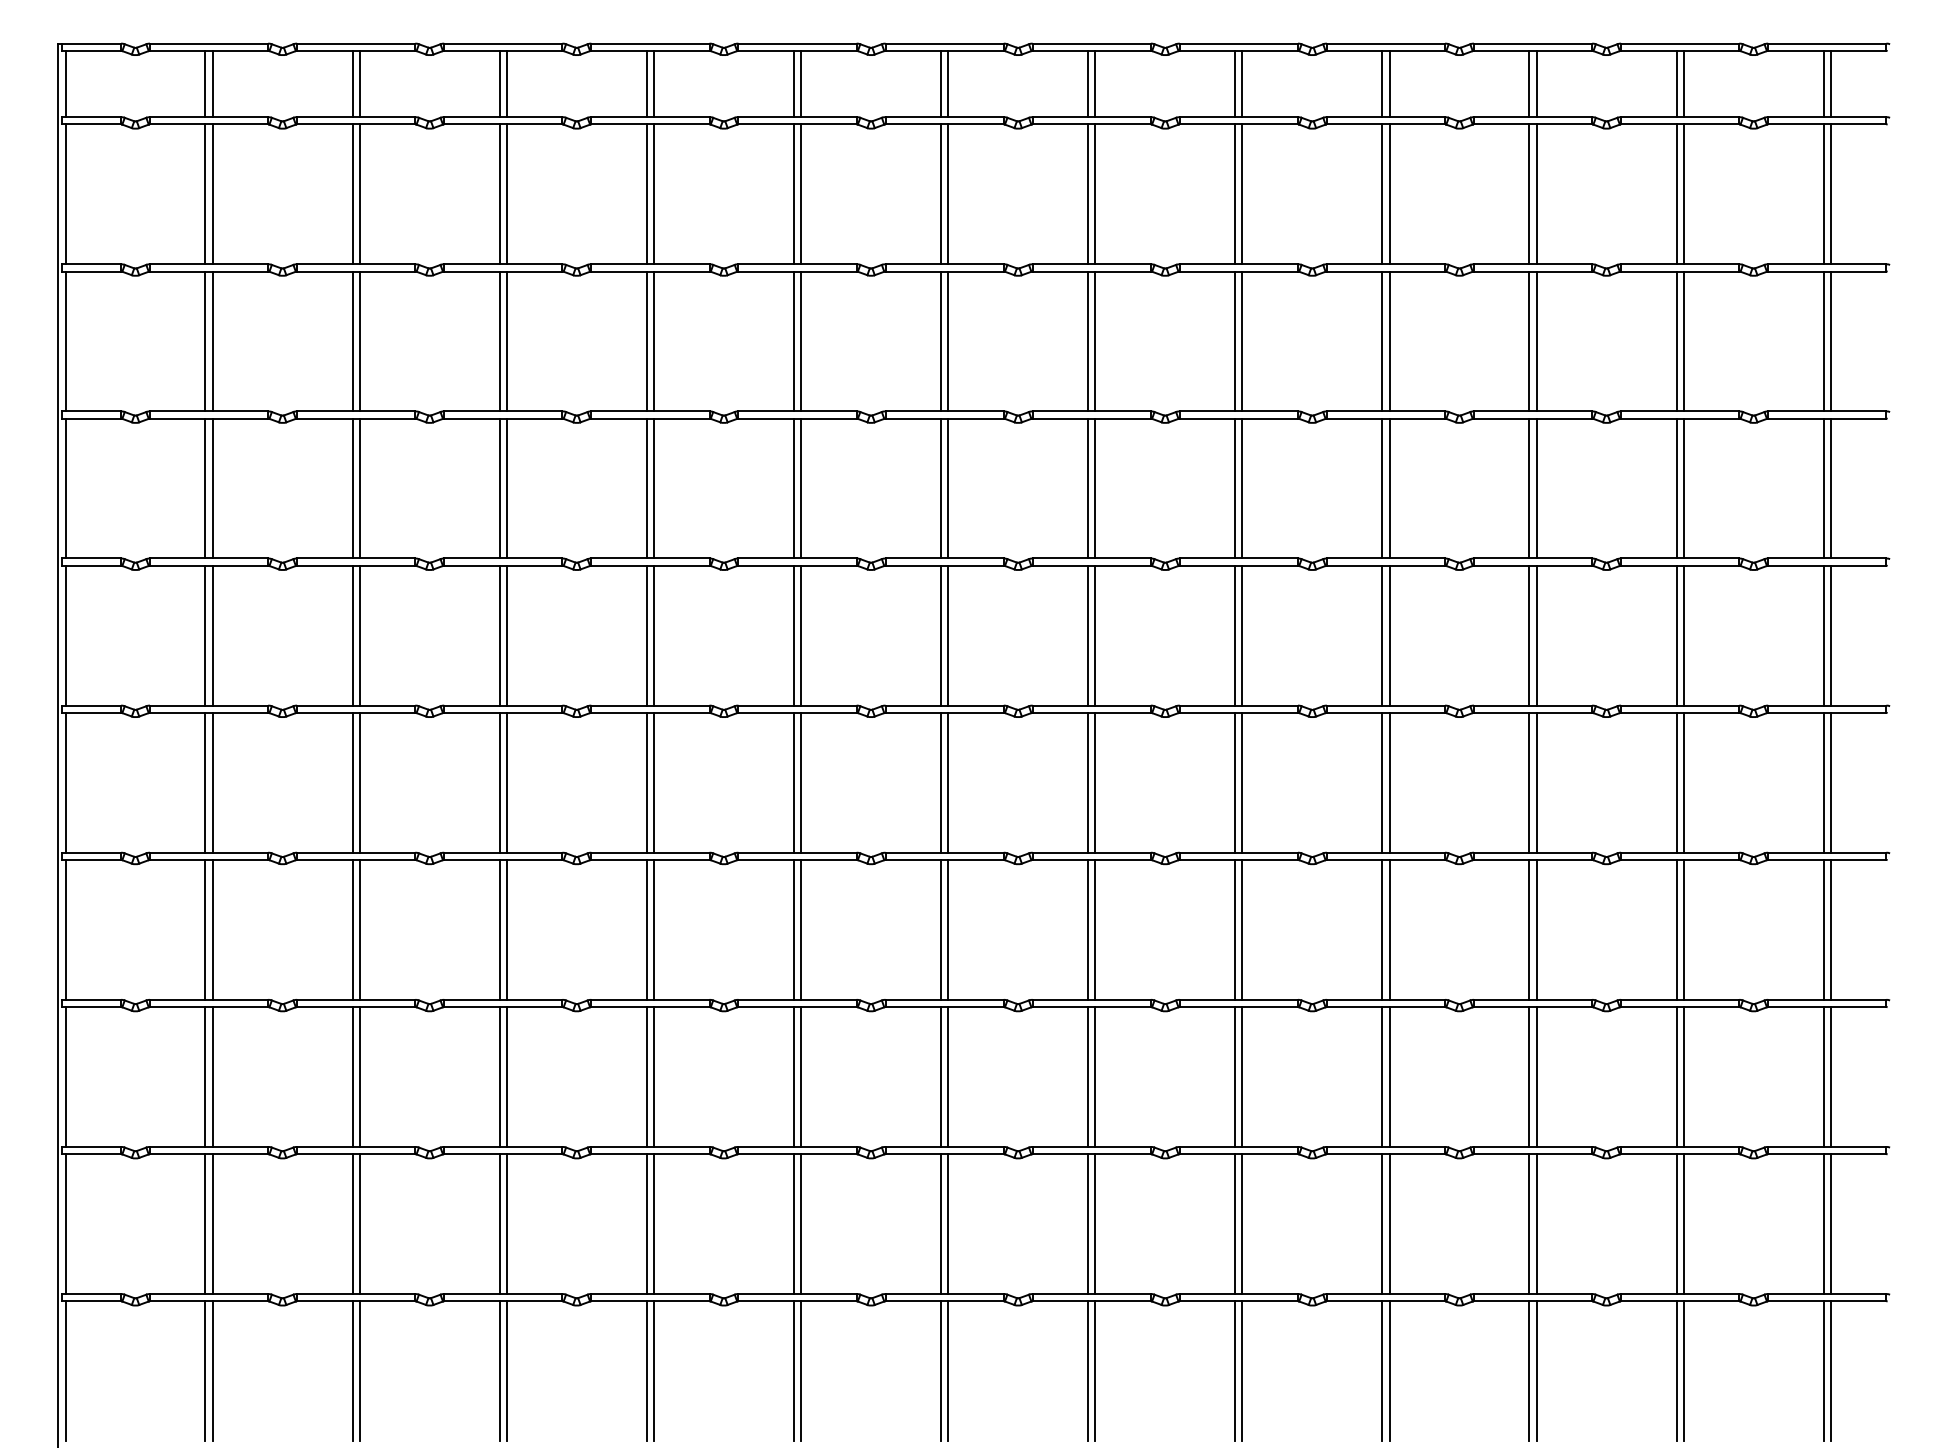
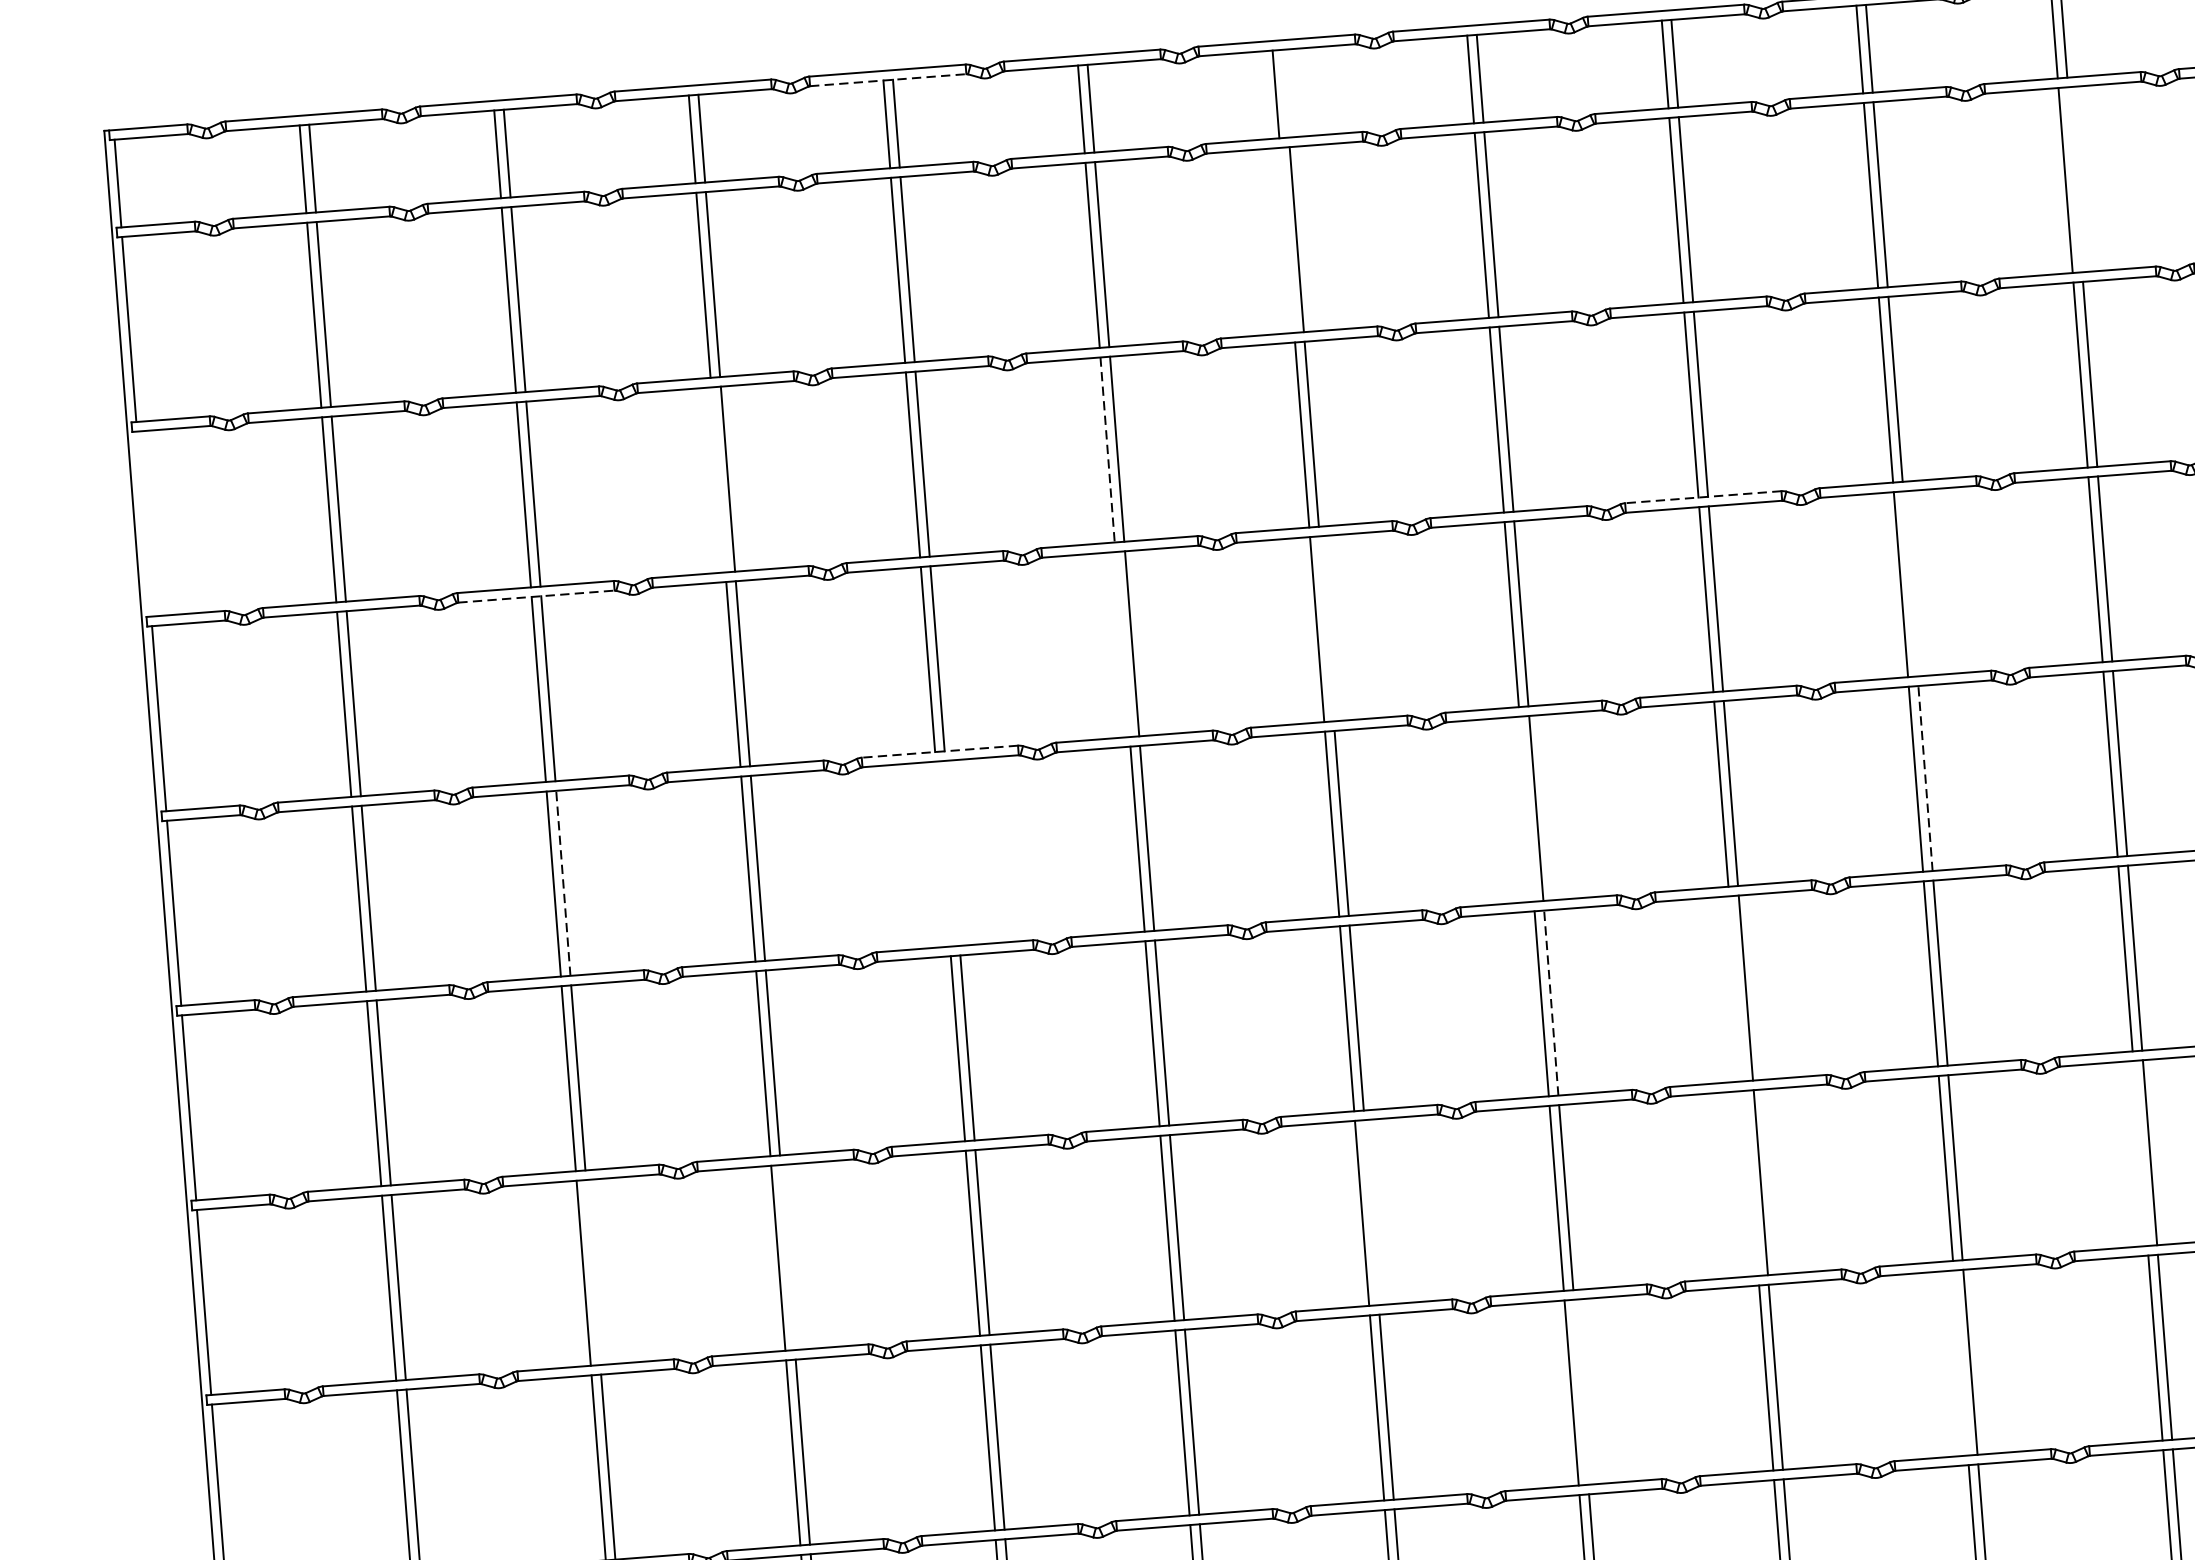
line: (650, 50) -> (888, 79), solid -> dashed
line: (948, 83) -> (1285, 93), removed
line: (941, 194) -> (1287, 240), removed
line: (1536, 194) -> (2074, 180), removed
line: (65, 341) -> (144, 524), removed
line: (499, 341) -> (718, 480), removed
line: (793, 341) -> (1107, 450), solid -> dashed
line: (1238, 411) -> (1702, 497), solid -> dashed
line: (356, 418) -> (536, 596), solid -> dashed
line: (793, 488) -> (1122, 644), removed
line: (948, 488) -> (1327, 628), removed
line: (1389, 488) -> (1910, 583), removed
line: (649, 558) -> (938, 751), solid -> dashed
line: (359, 635) -> (562, 883), solid -> dashed
line: (646, 635) -> (942, 853), removed
line: (654, 635) -> (953, 853), removed
line: (1088, 635) -> (1527, 808), removed
line: (1389, 635) -> (1925, 778), solid -> dashed
line: (1095, 782) -> (1551, 1002), solid -> dashed
line: (1235, 782) -> (1736, 988), removed
line: (359, 929) -> (592, 1272), removed
line: (506, 929) -> (787, 1257), removed
line: (948, 929) -> (1371, 1212), removed
line: (1235, 929) -> (1751, 1182), removed
line: (1529, 929) -> (2140, 1152), removed
line: (1095, 1076) -> (1581, 1391), removed
line: (1382, 1076) -> (1960, 1362), removed

